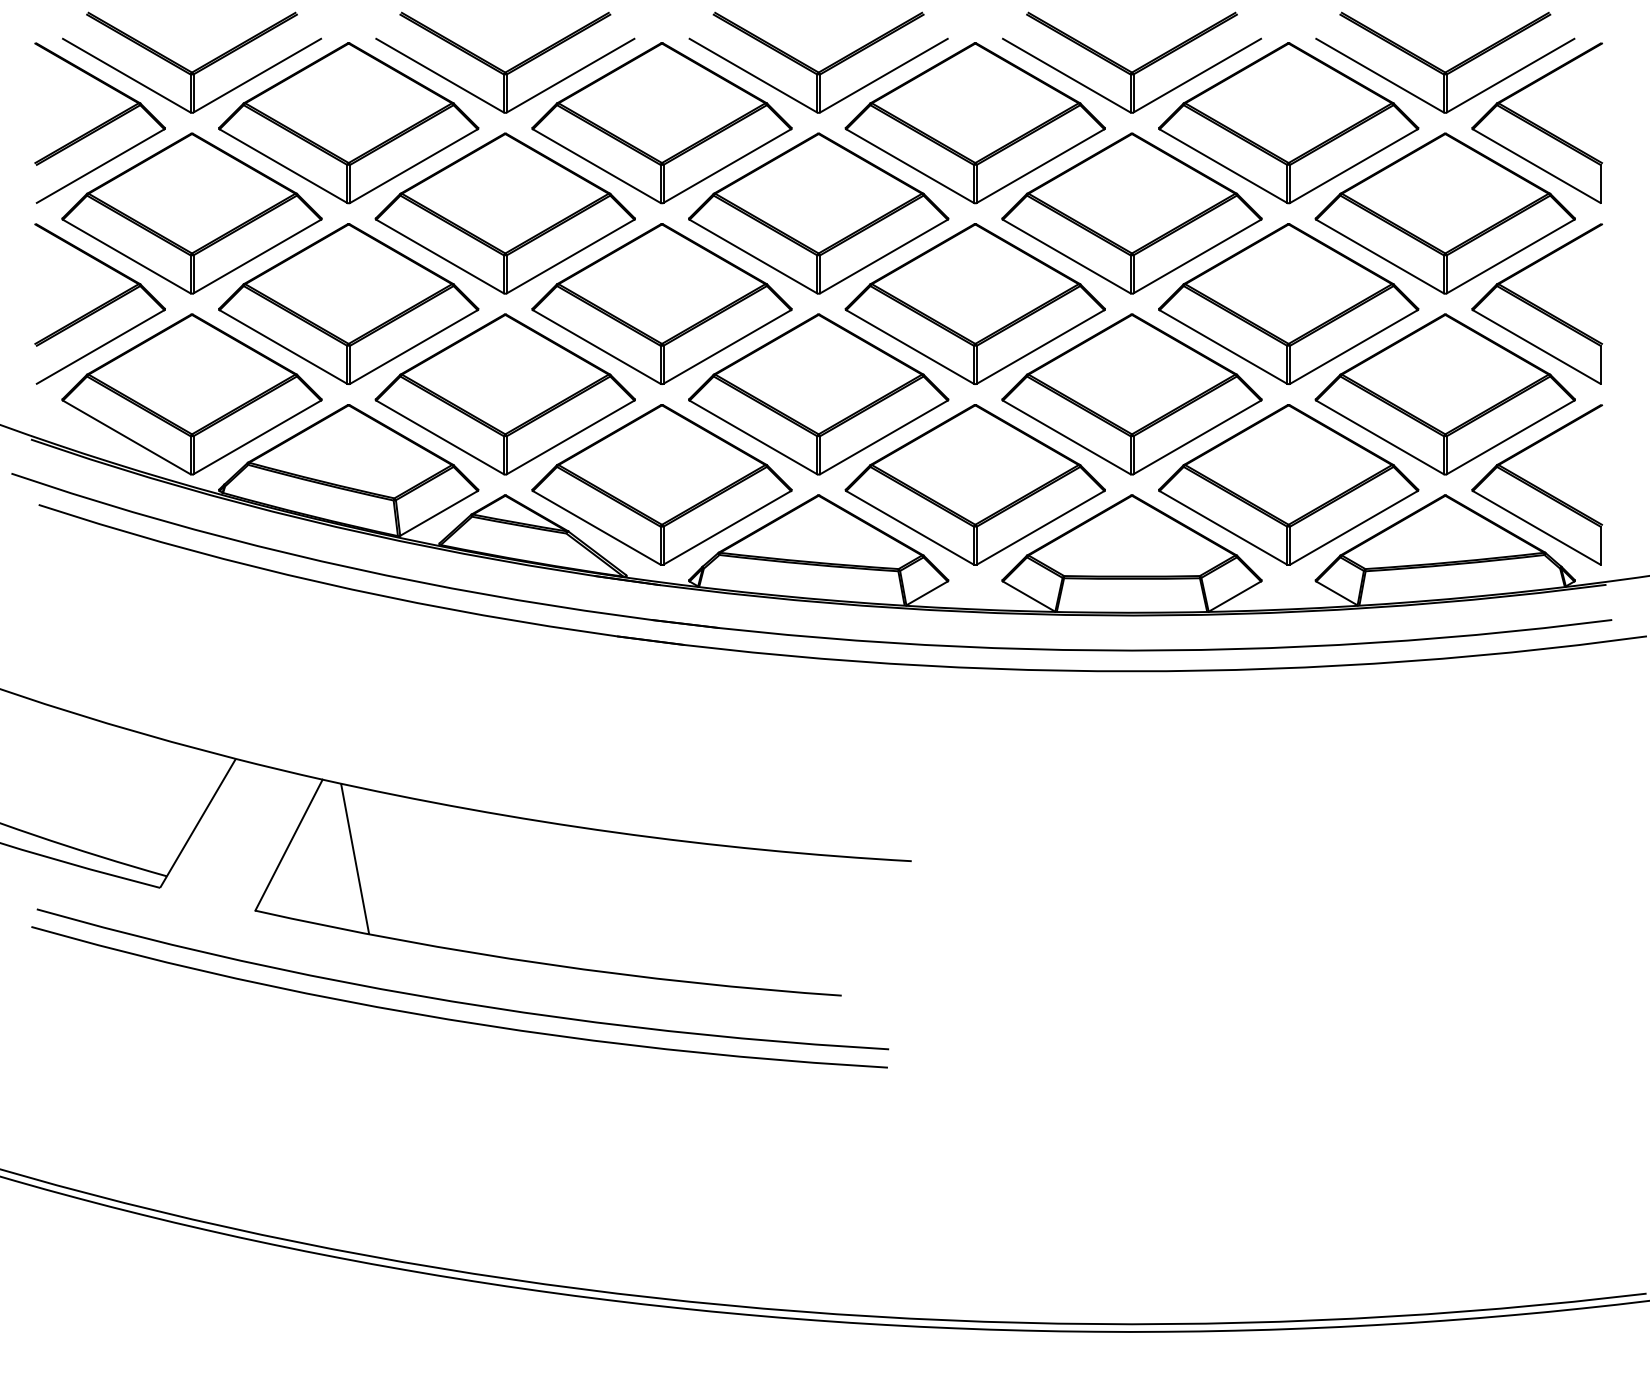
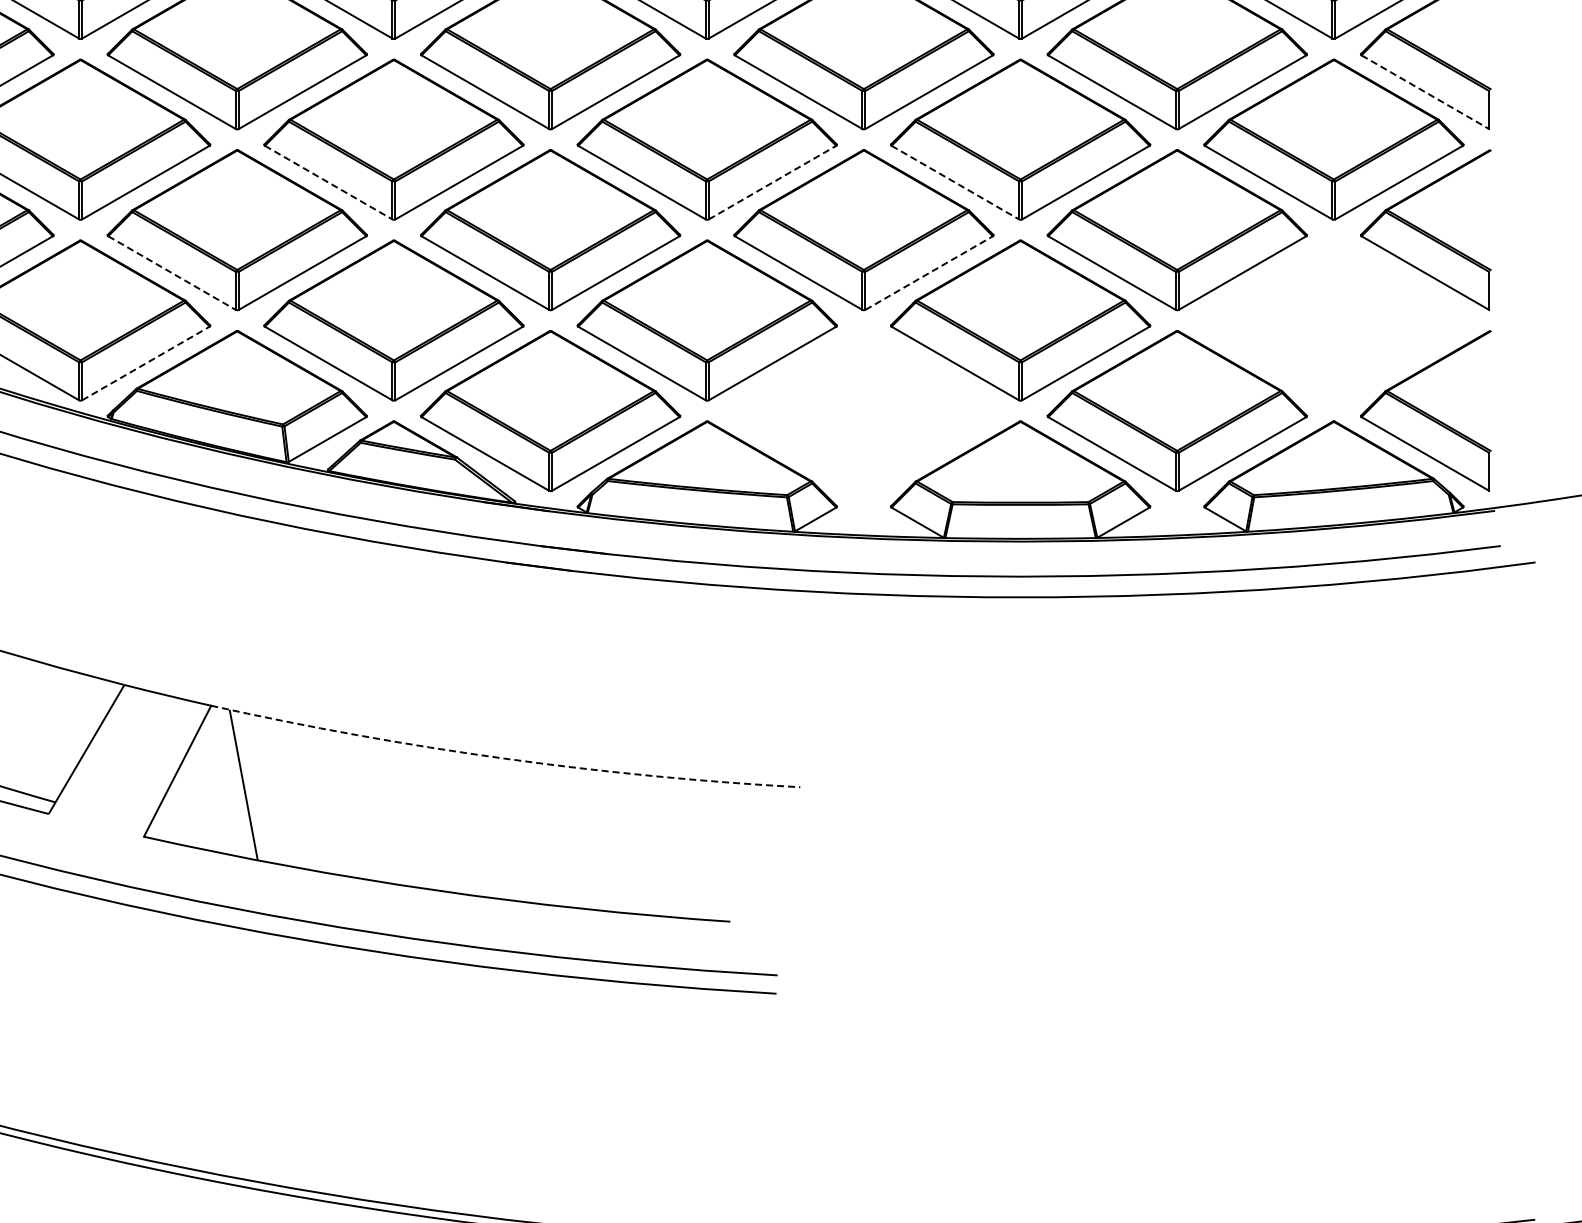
line: (1536, 166) -> (1425, 92), solid -> dashed
line: (440, 256) -> (329, 182), solid -> dashed
line: (883, 256) -> (772, 182), solid -> dashed
line: (1066, 256) -> (955, 182), solid -> dashed
line: (283, 347) -> (172, 273), solid -> dashed
line: (1040, 347) -> (929, 273), solid -> dashed
part: (1444, 394) -> (1333, 320), removed
line: (257, 437) -> (146, 363), solid -> dashed
part: (974, 484) -> (863, 410), removed
arc: (615, 832) -> (504, 758), solid -> dashed

